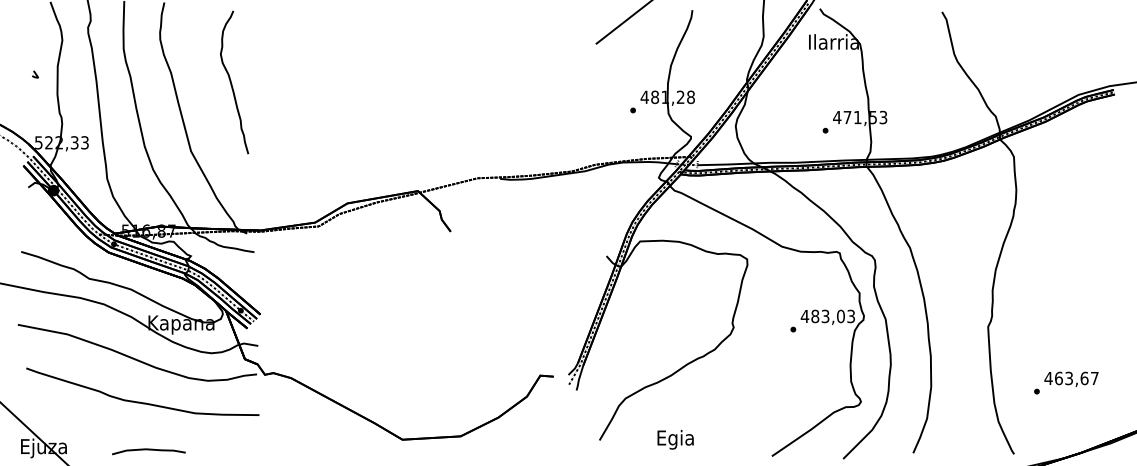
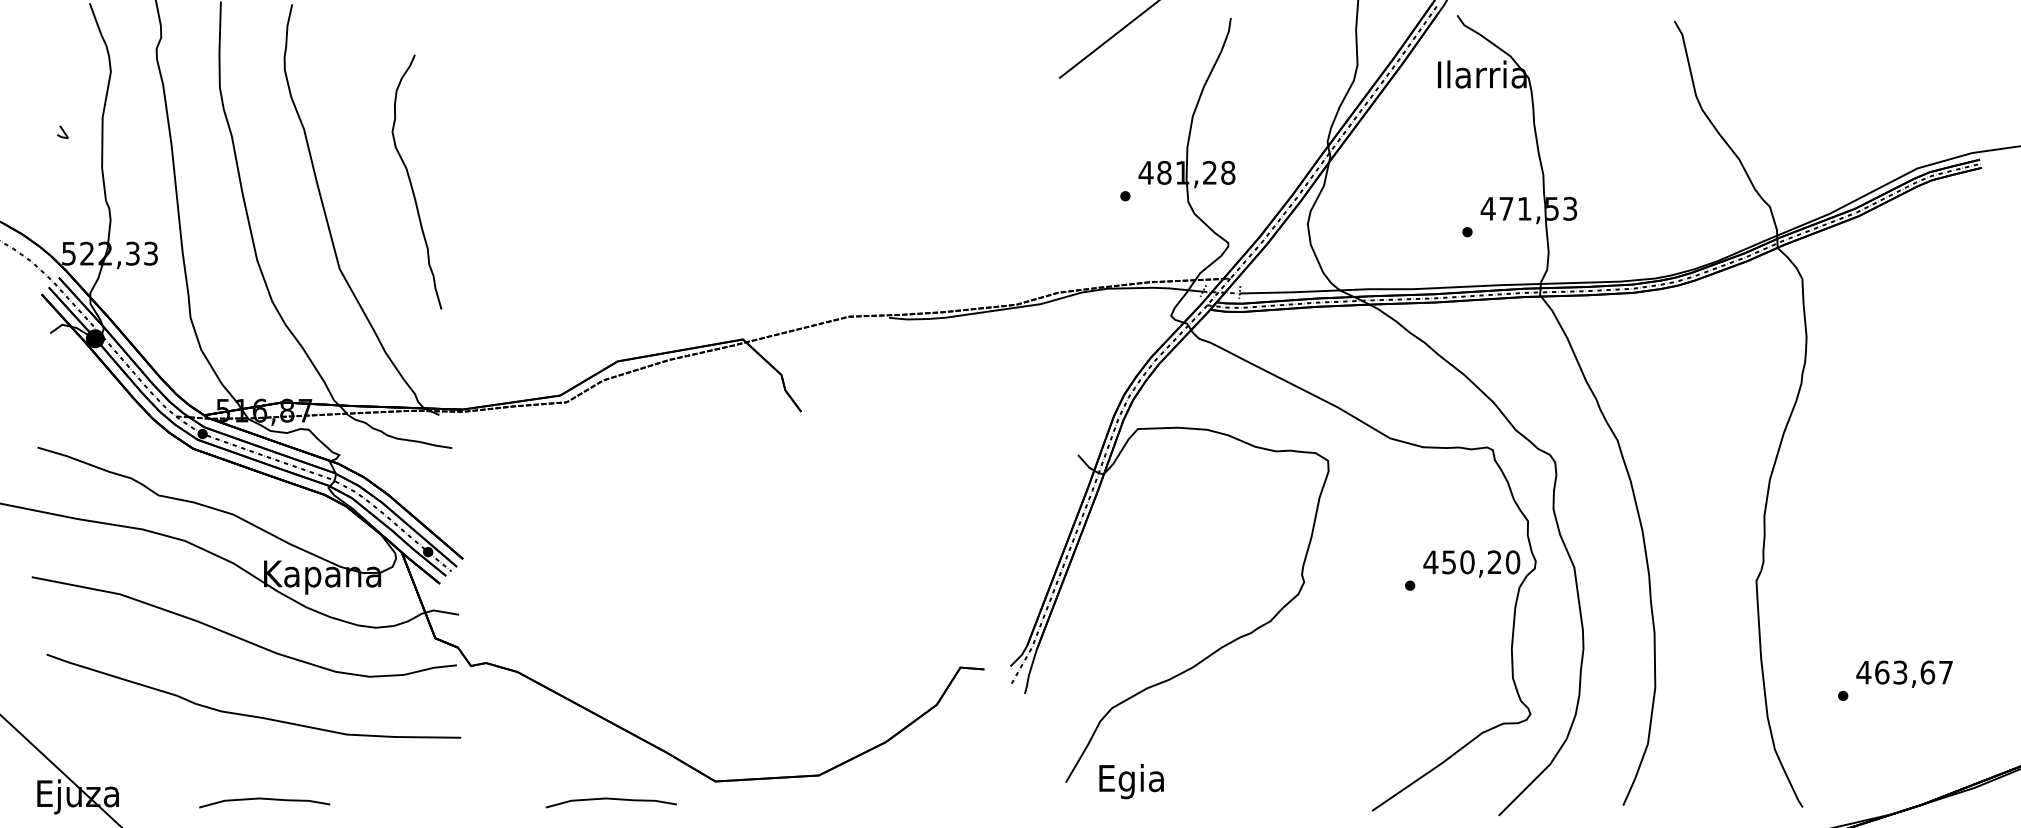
curve: (232, 83) -> (413, 183), moved
text: (833, 316) -> (1481, 562), 483,03 -> 450,20
text: (675, 439) -> (1131, 781), moved
curve: (343, 450) -> (610, 800), added

